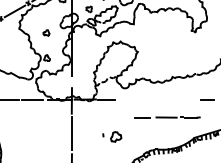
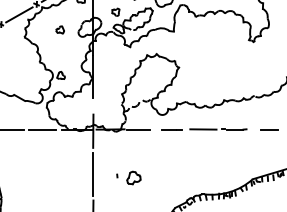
part: (46, 32) -> (60, 29), moved
line: (167, 117) -> (204, 129), moved
part: (112, 136) -> (129, 177), moved

